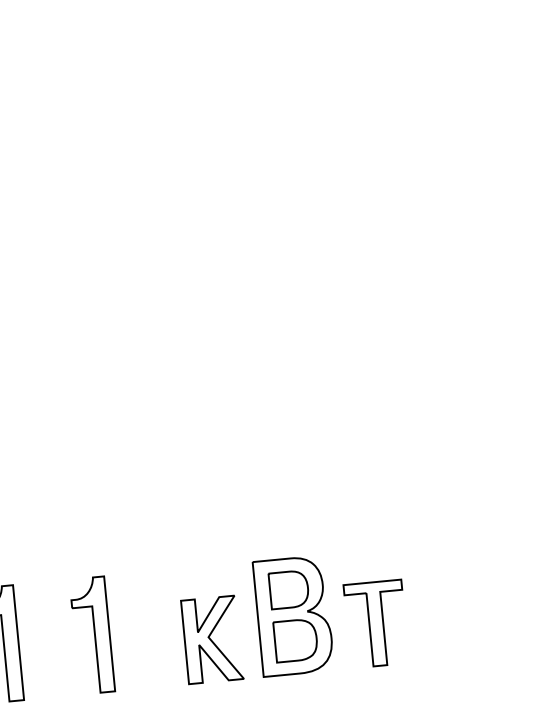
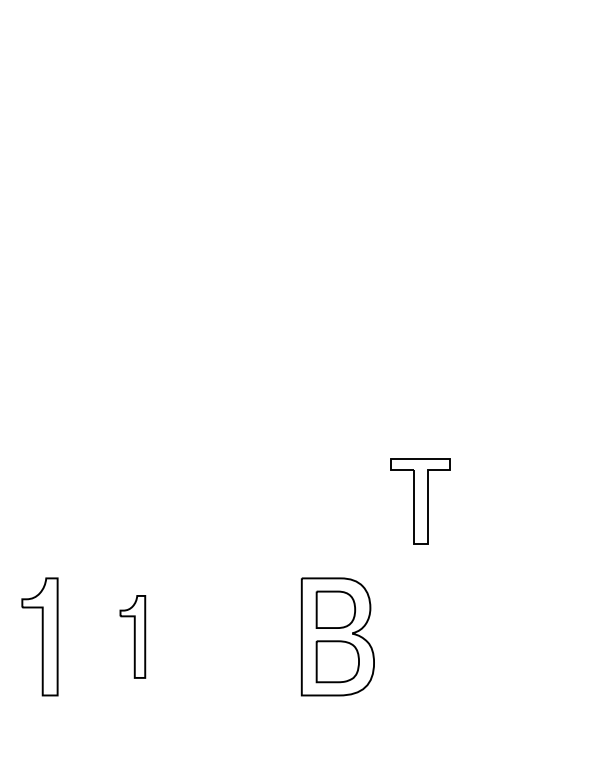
part: (376, 623) -> (420, 501), moved
part: (91, 635) -> (132, 636), size x0.7
part: (212, 639) -> (253, 652), removed

